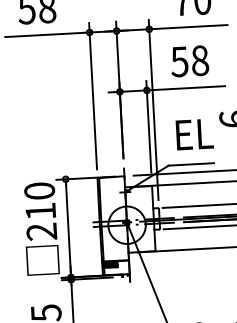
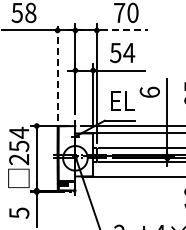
line: (191, 27) -> (124, 30), solid -> dashed
text: (200, 60) -> (129, 52), 58 -> 54
line: (92, 94) -> (57, 71), solid -> dashed
text: (40, 199) -> (19, 138), 210 -> 254

